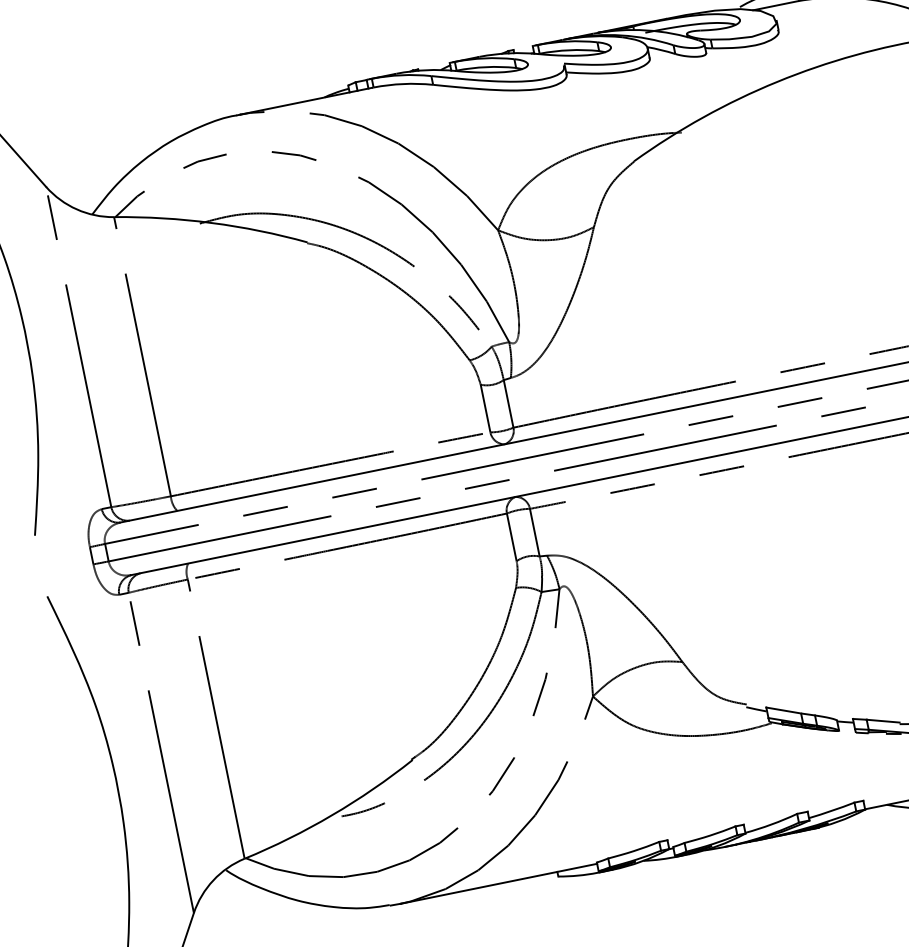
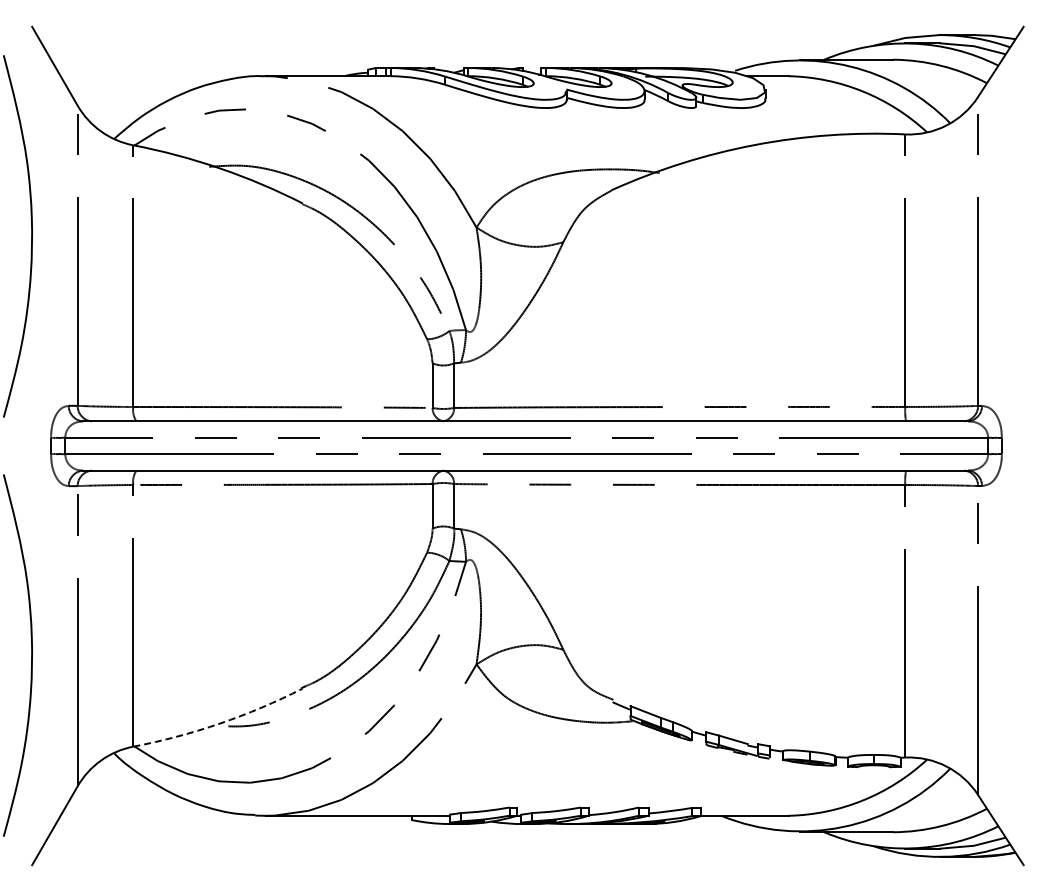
arc: (332, 815) -> (220, 723), solid -> dashed

